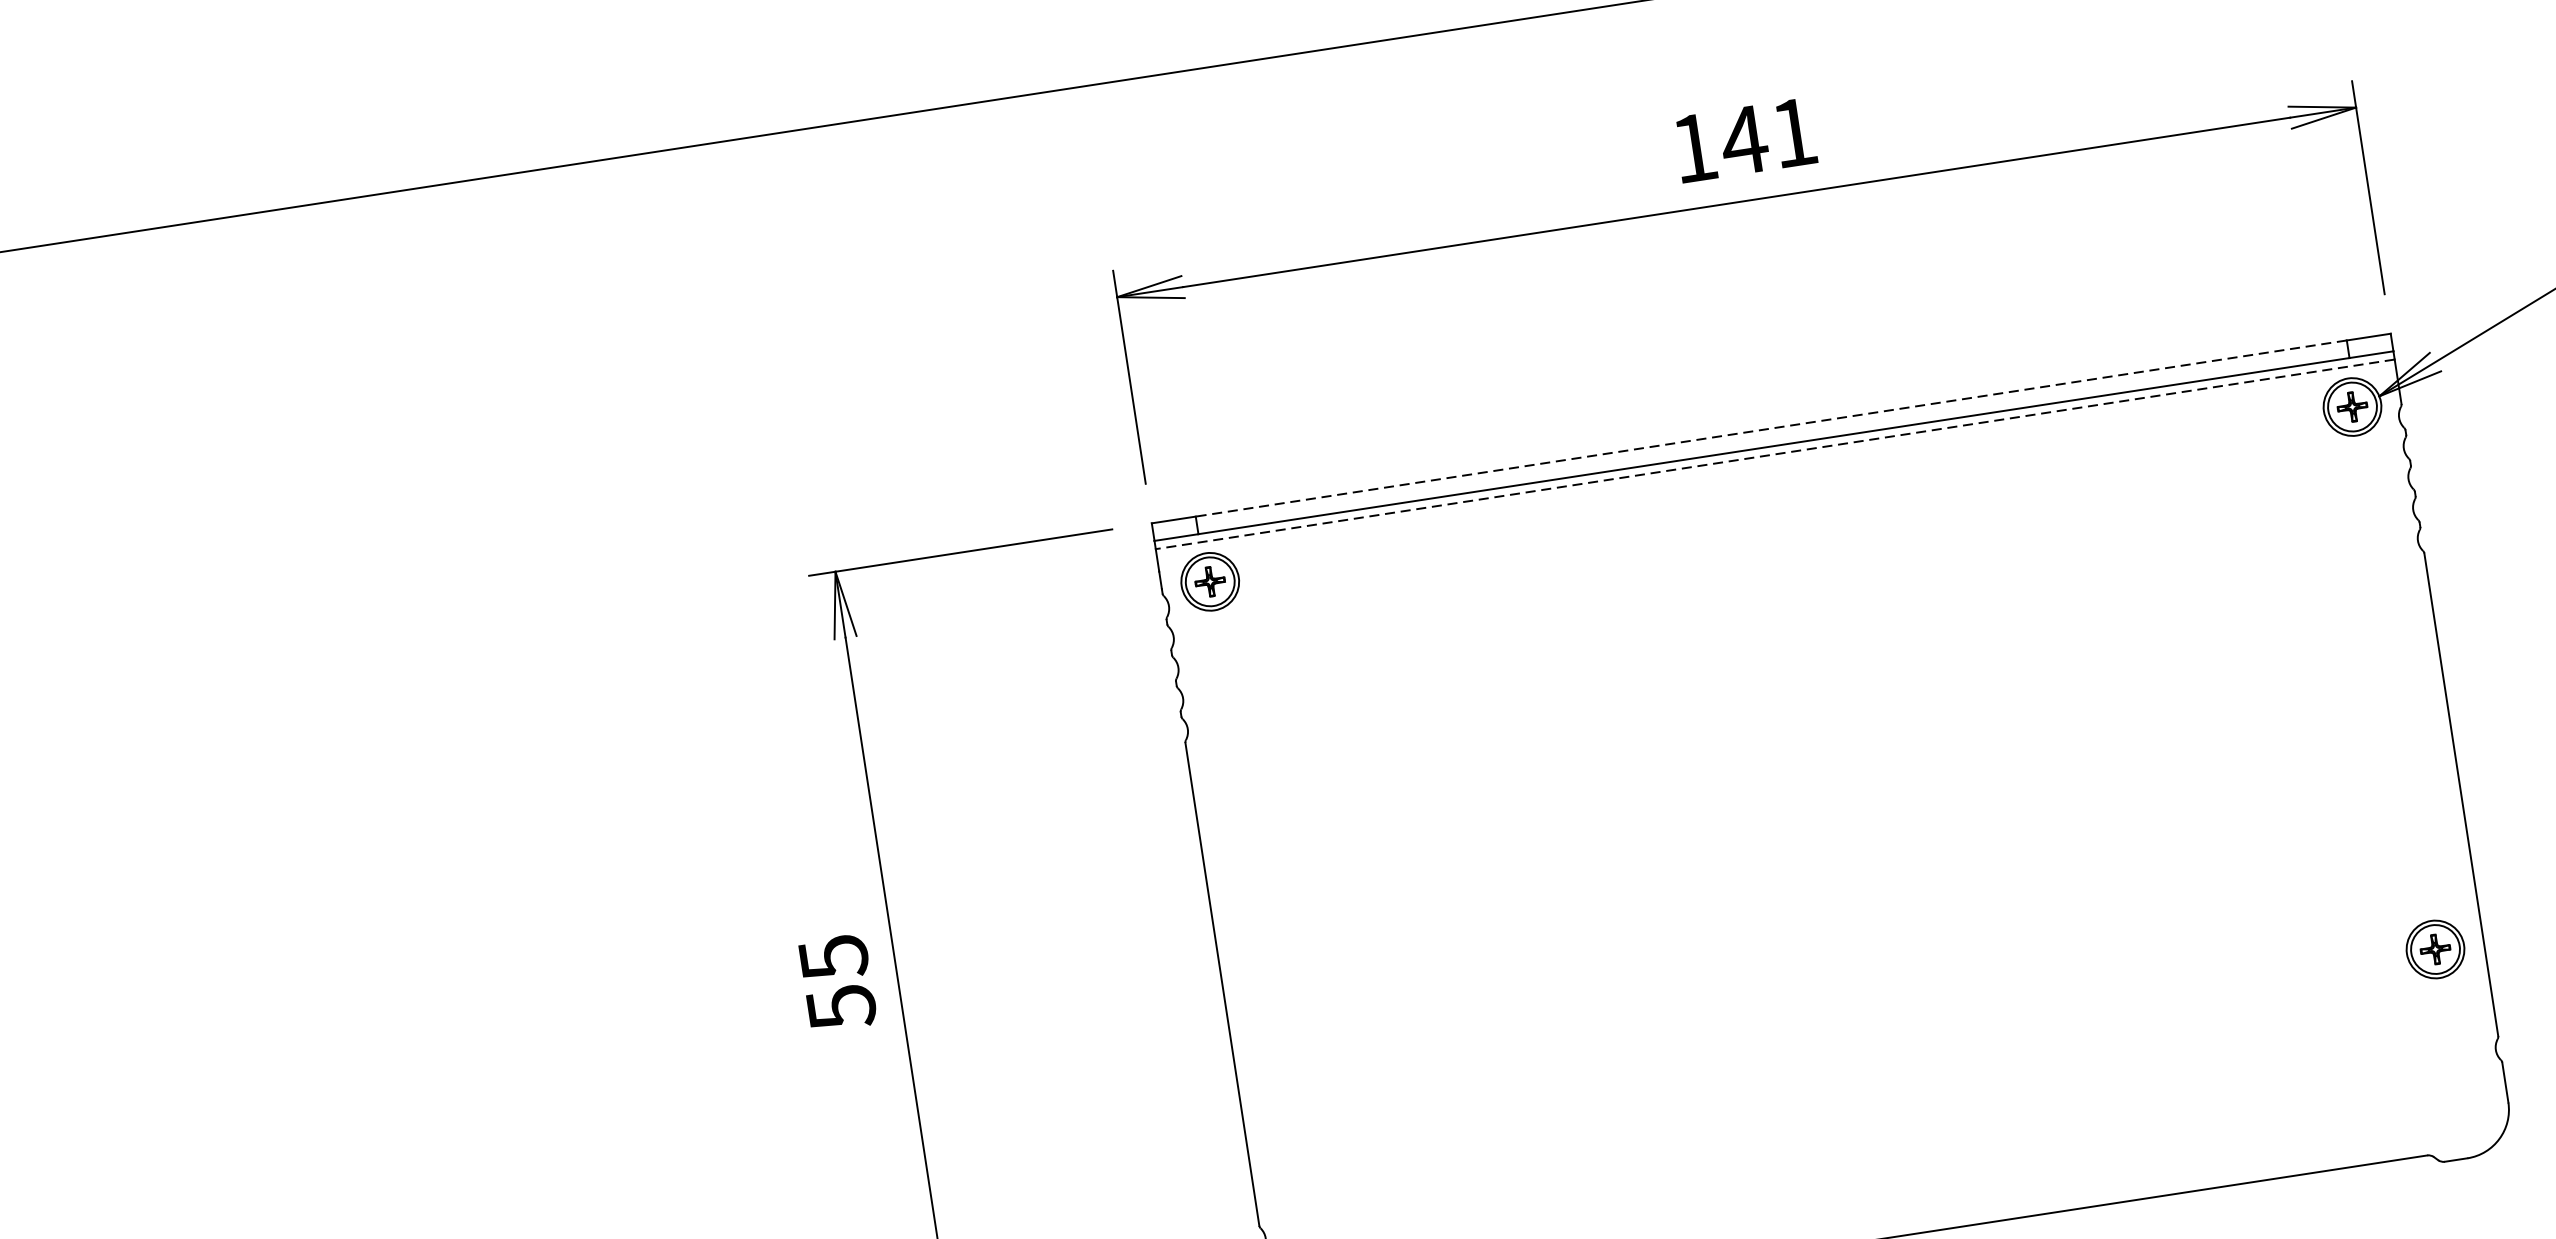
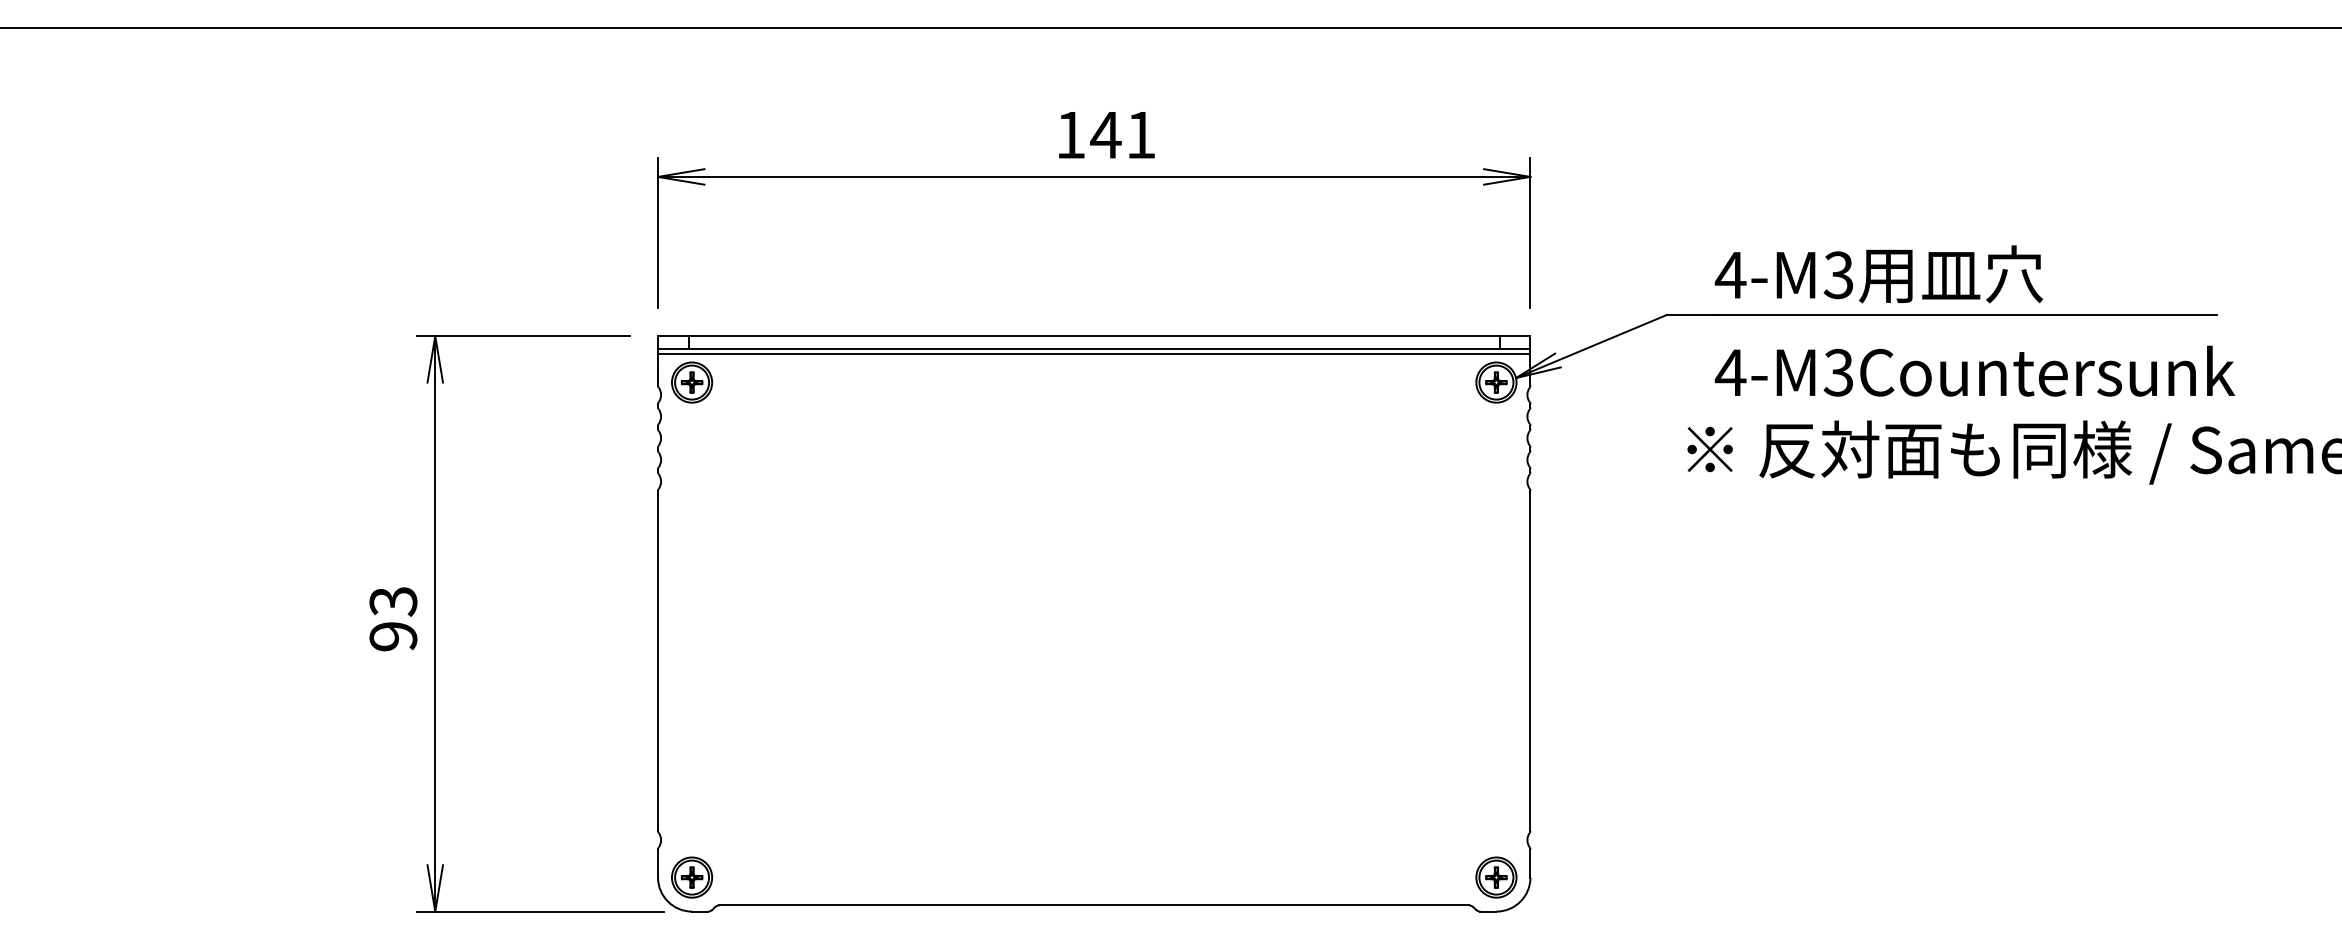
line: (1770, 429) -> (1093, 336), dashed -> solid
line: (1774, 454) -> (1093, 354), dashed -> solid
part: (2435, 949) -> (1496, 877), moved
text: (837, 983) -> (393, 619), 55 -> 93

